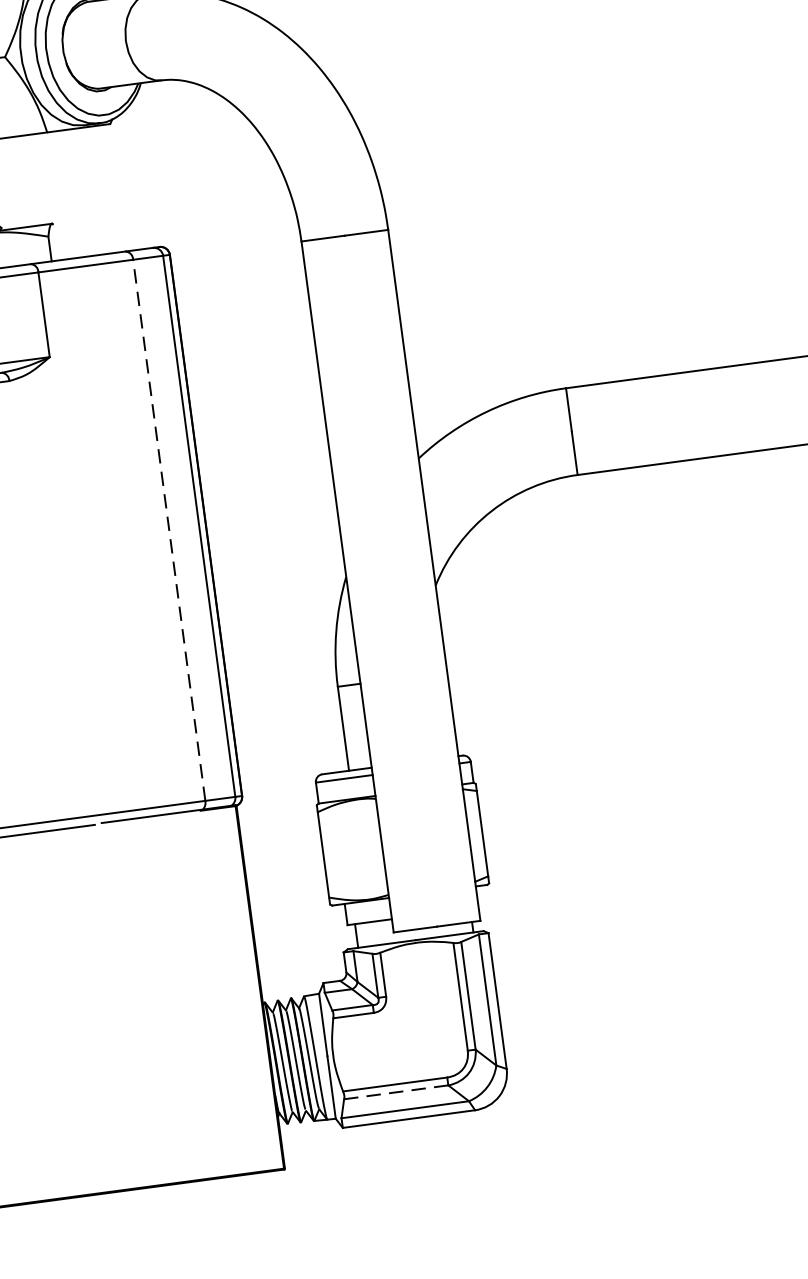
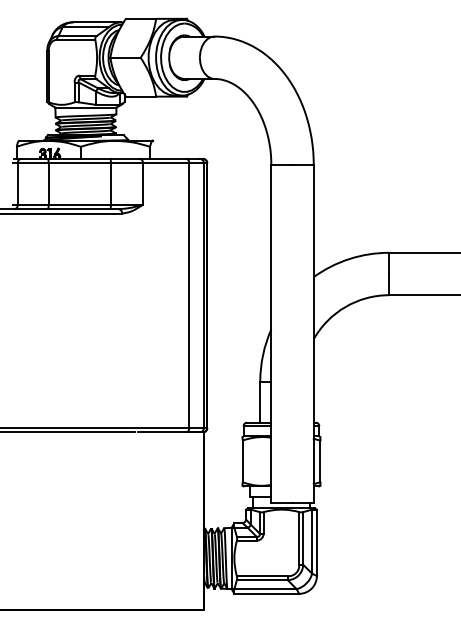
line: (169, 530) -> (189, 295), dashed -> solid
line: (394, 1093) -> (261, 580), dashed -> solid

